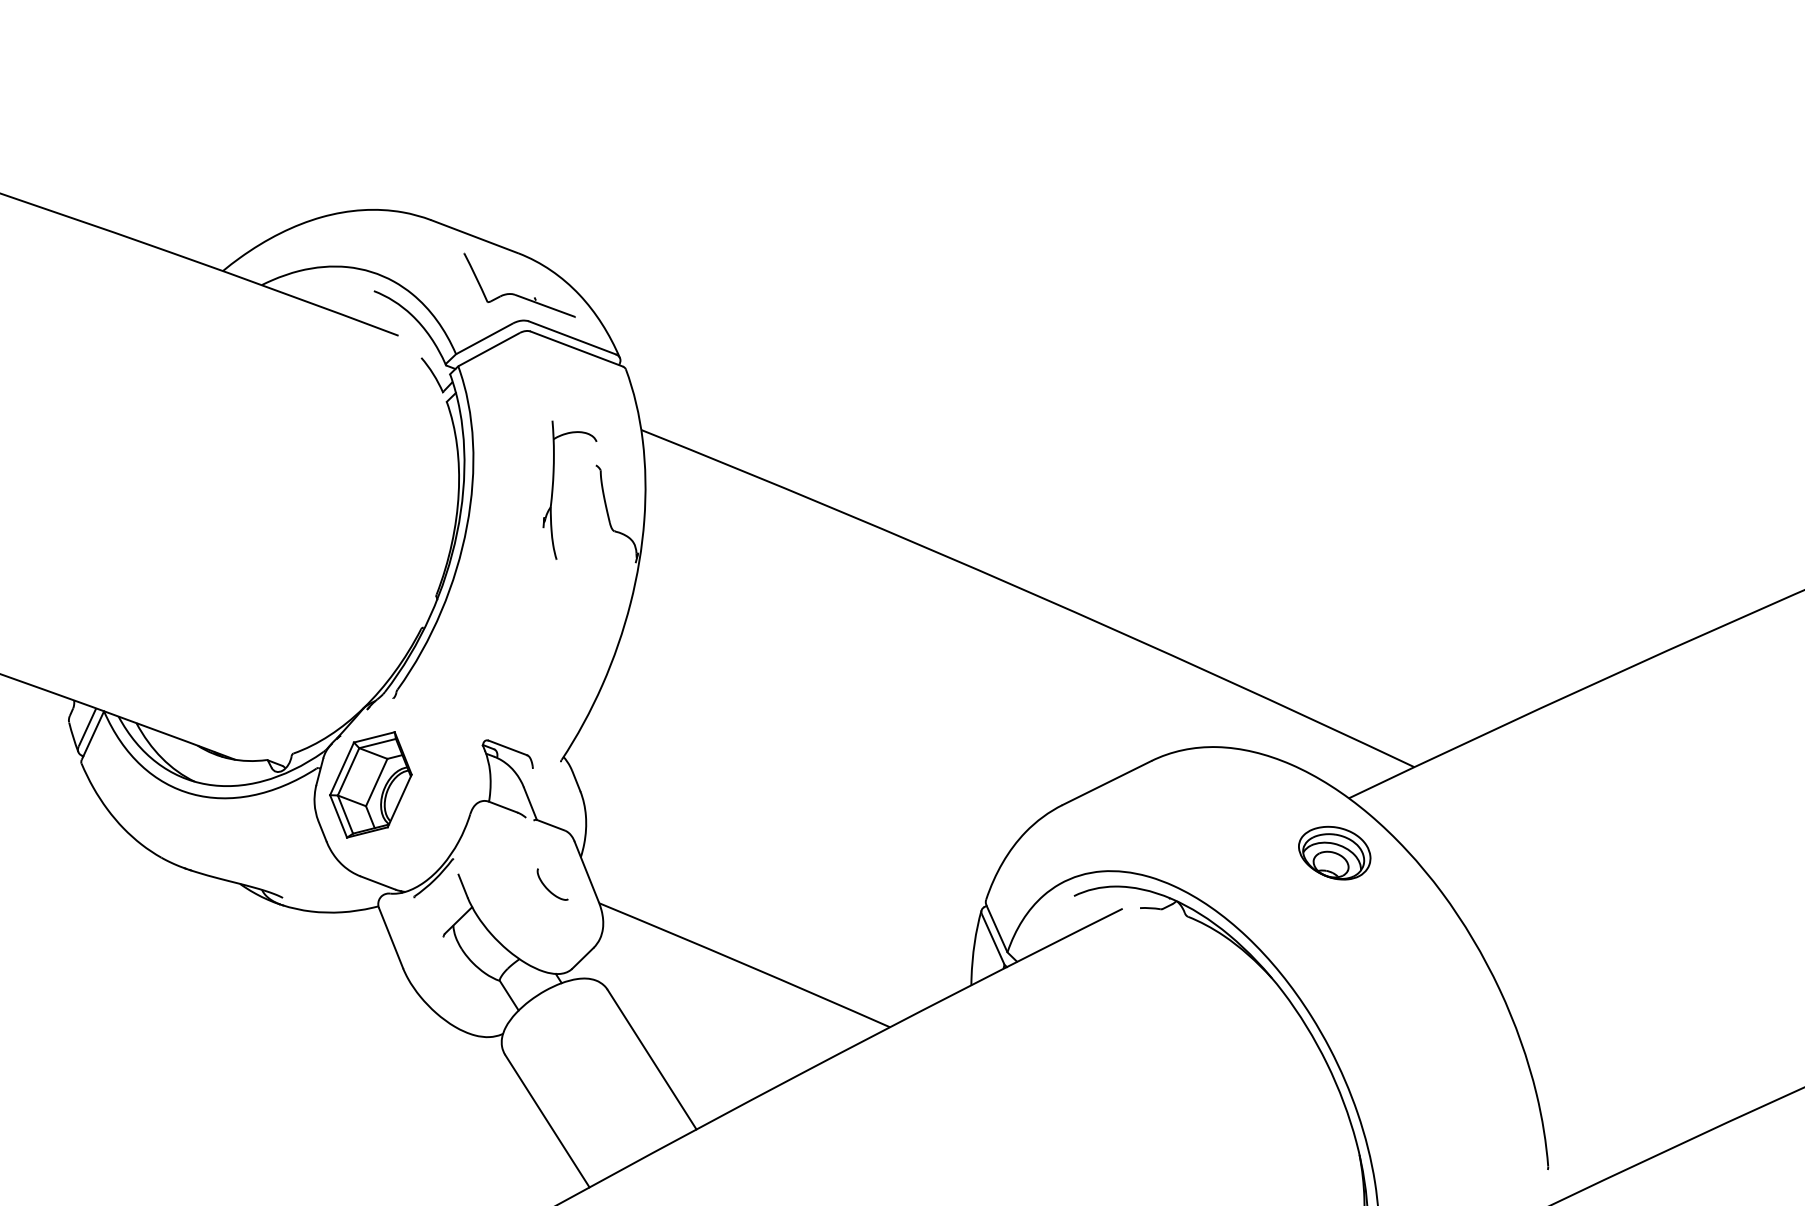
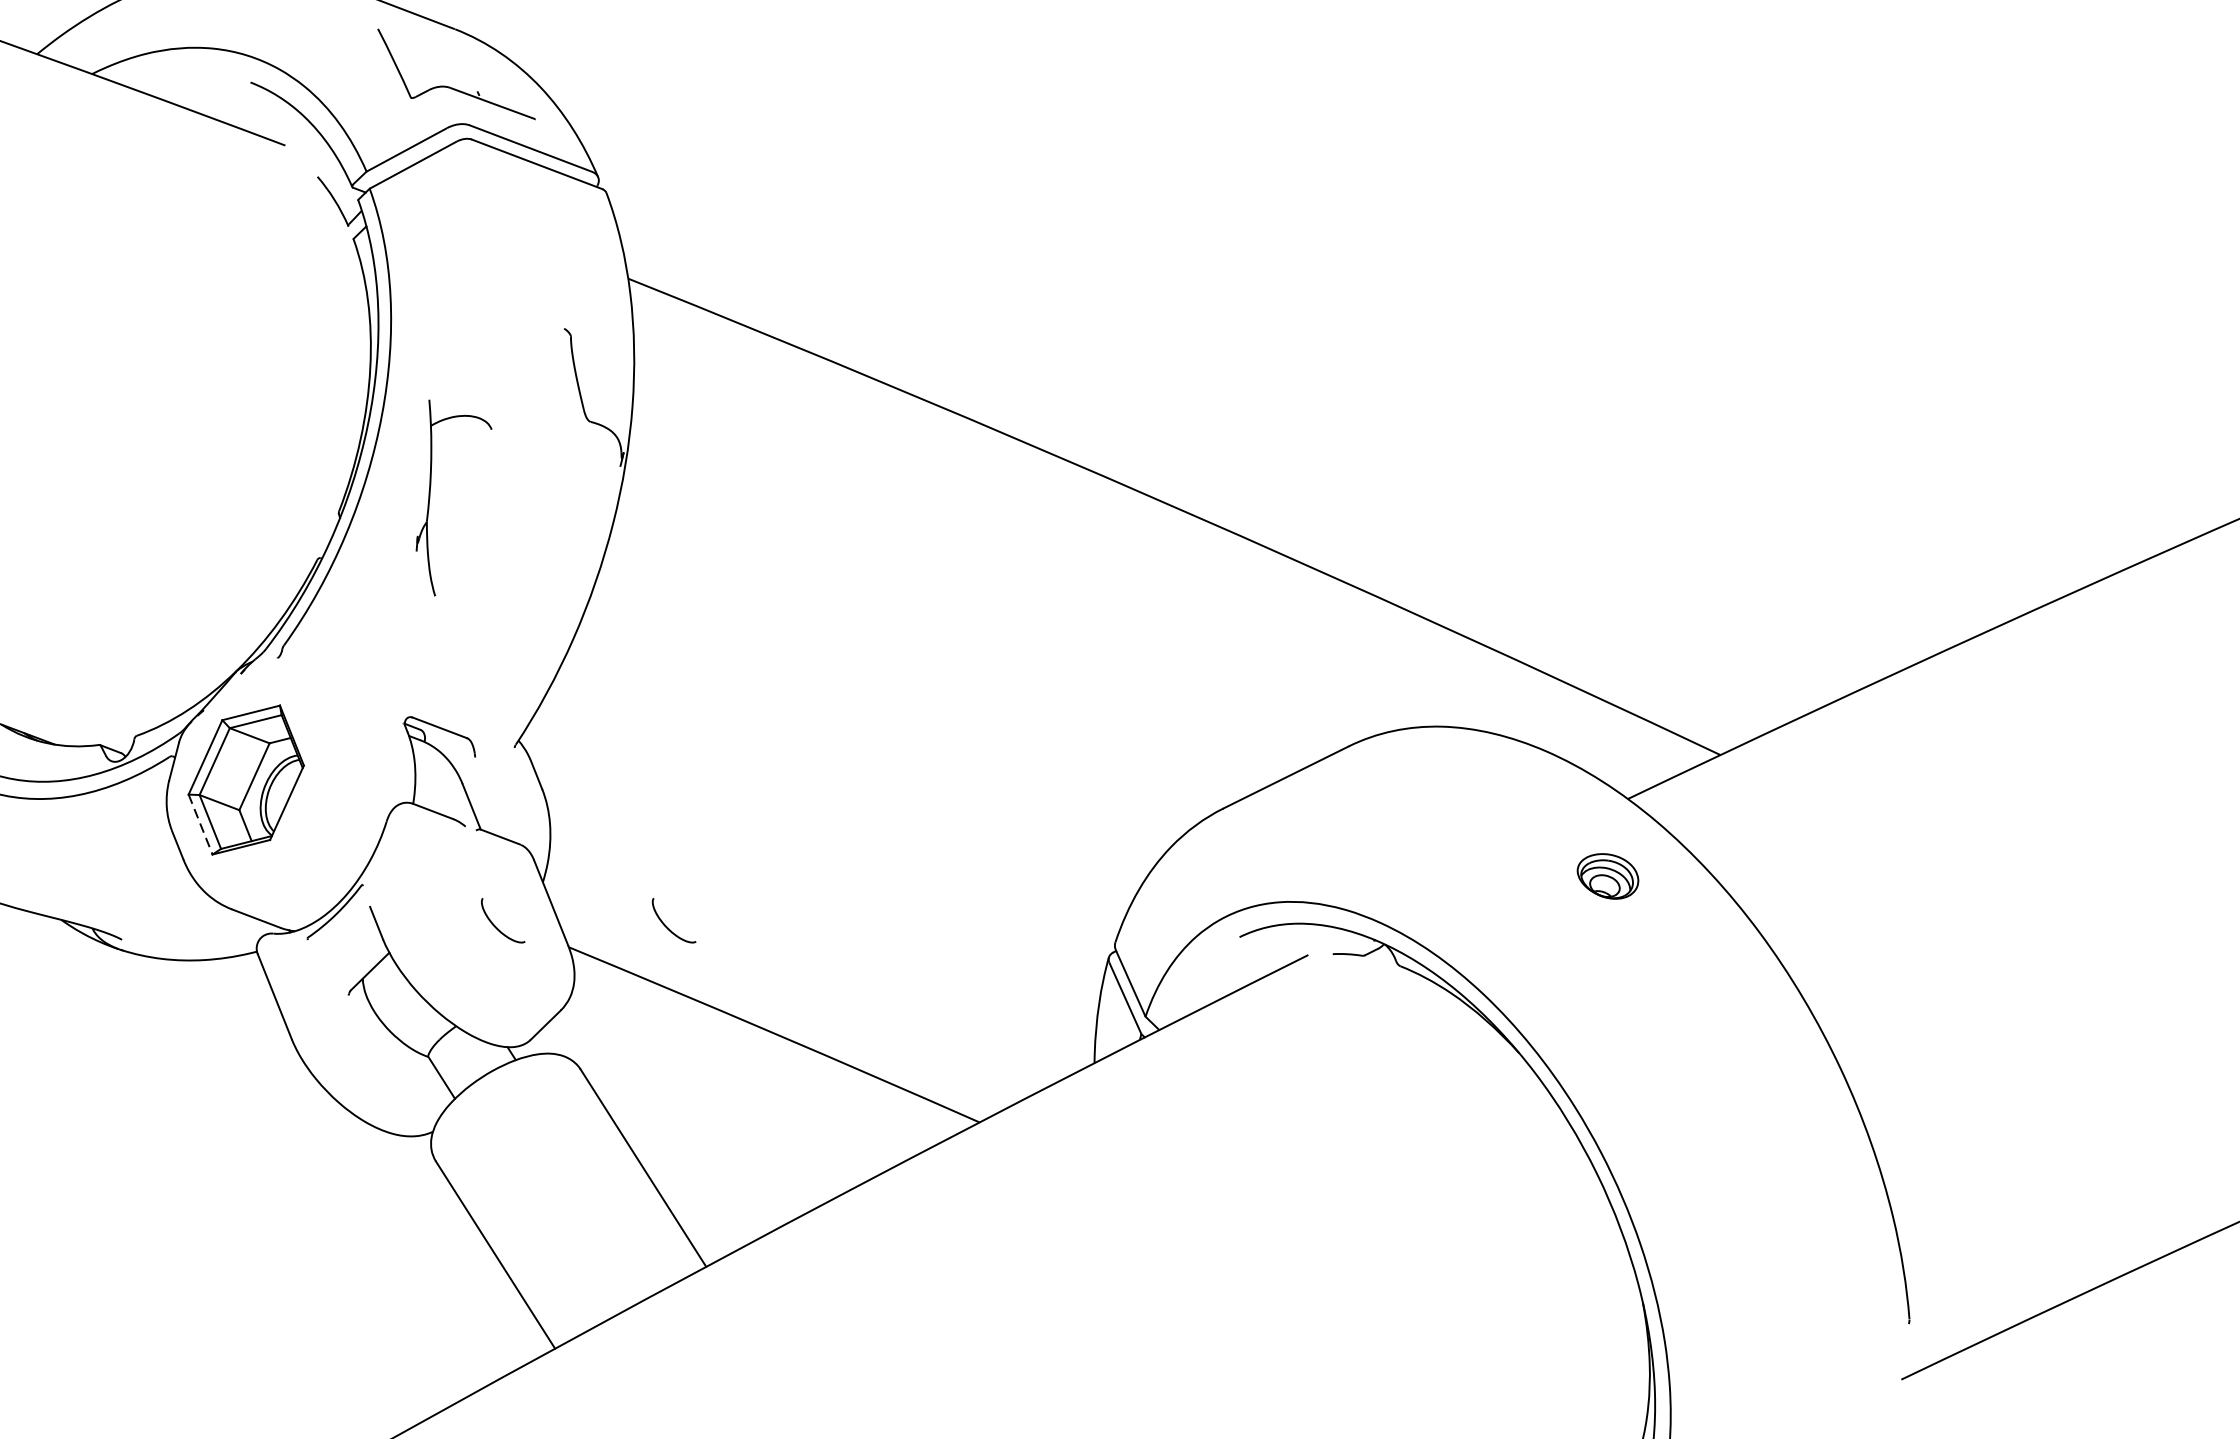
part: (553, 489) -> (430, 496), moved
line: (338, 816) -> (200, 824), solid -> dashed
part: (1334, 852) -> (1607, 875), size x0.6
curve: (669, 888) -> (668, 926), added

